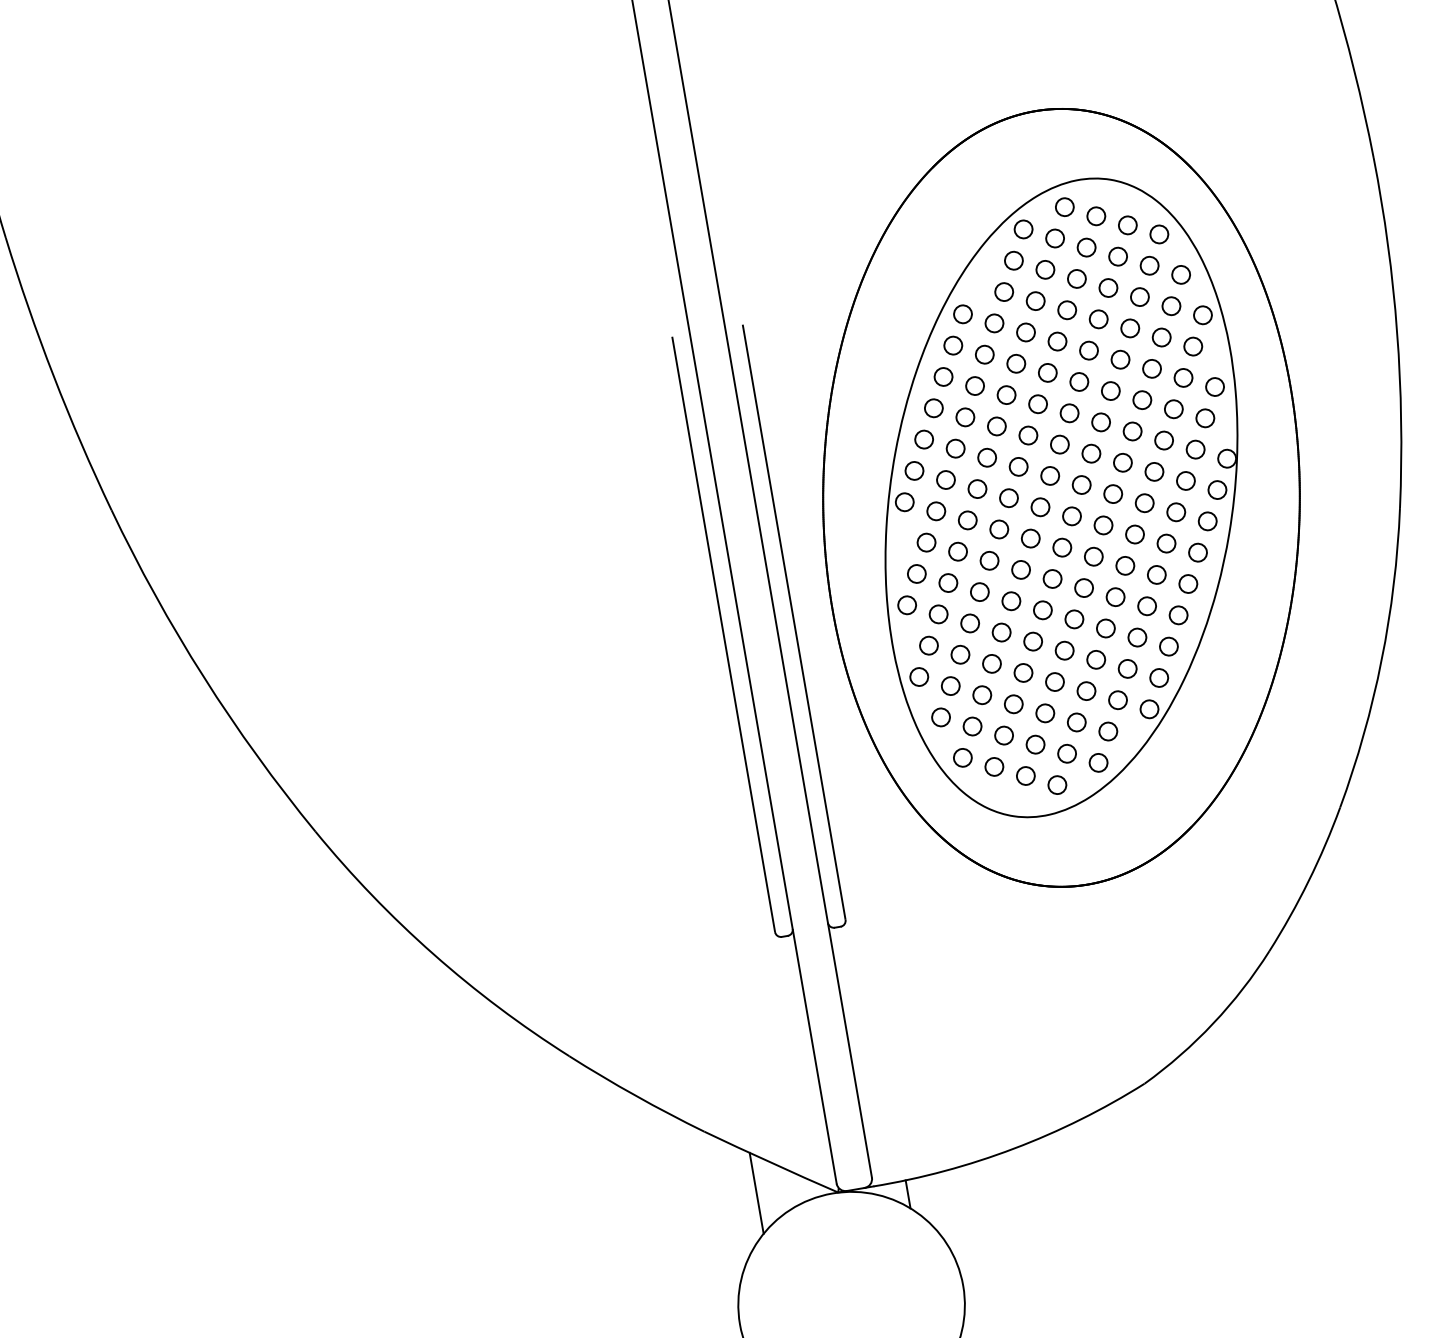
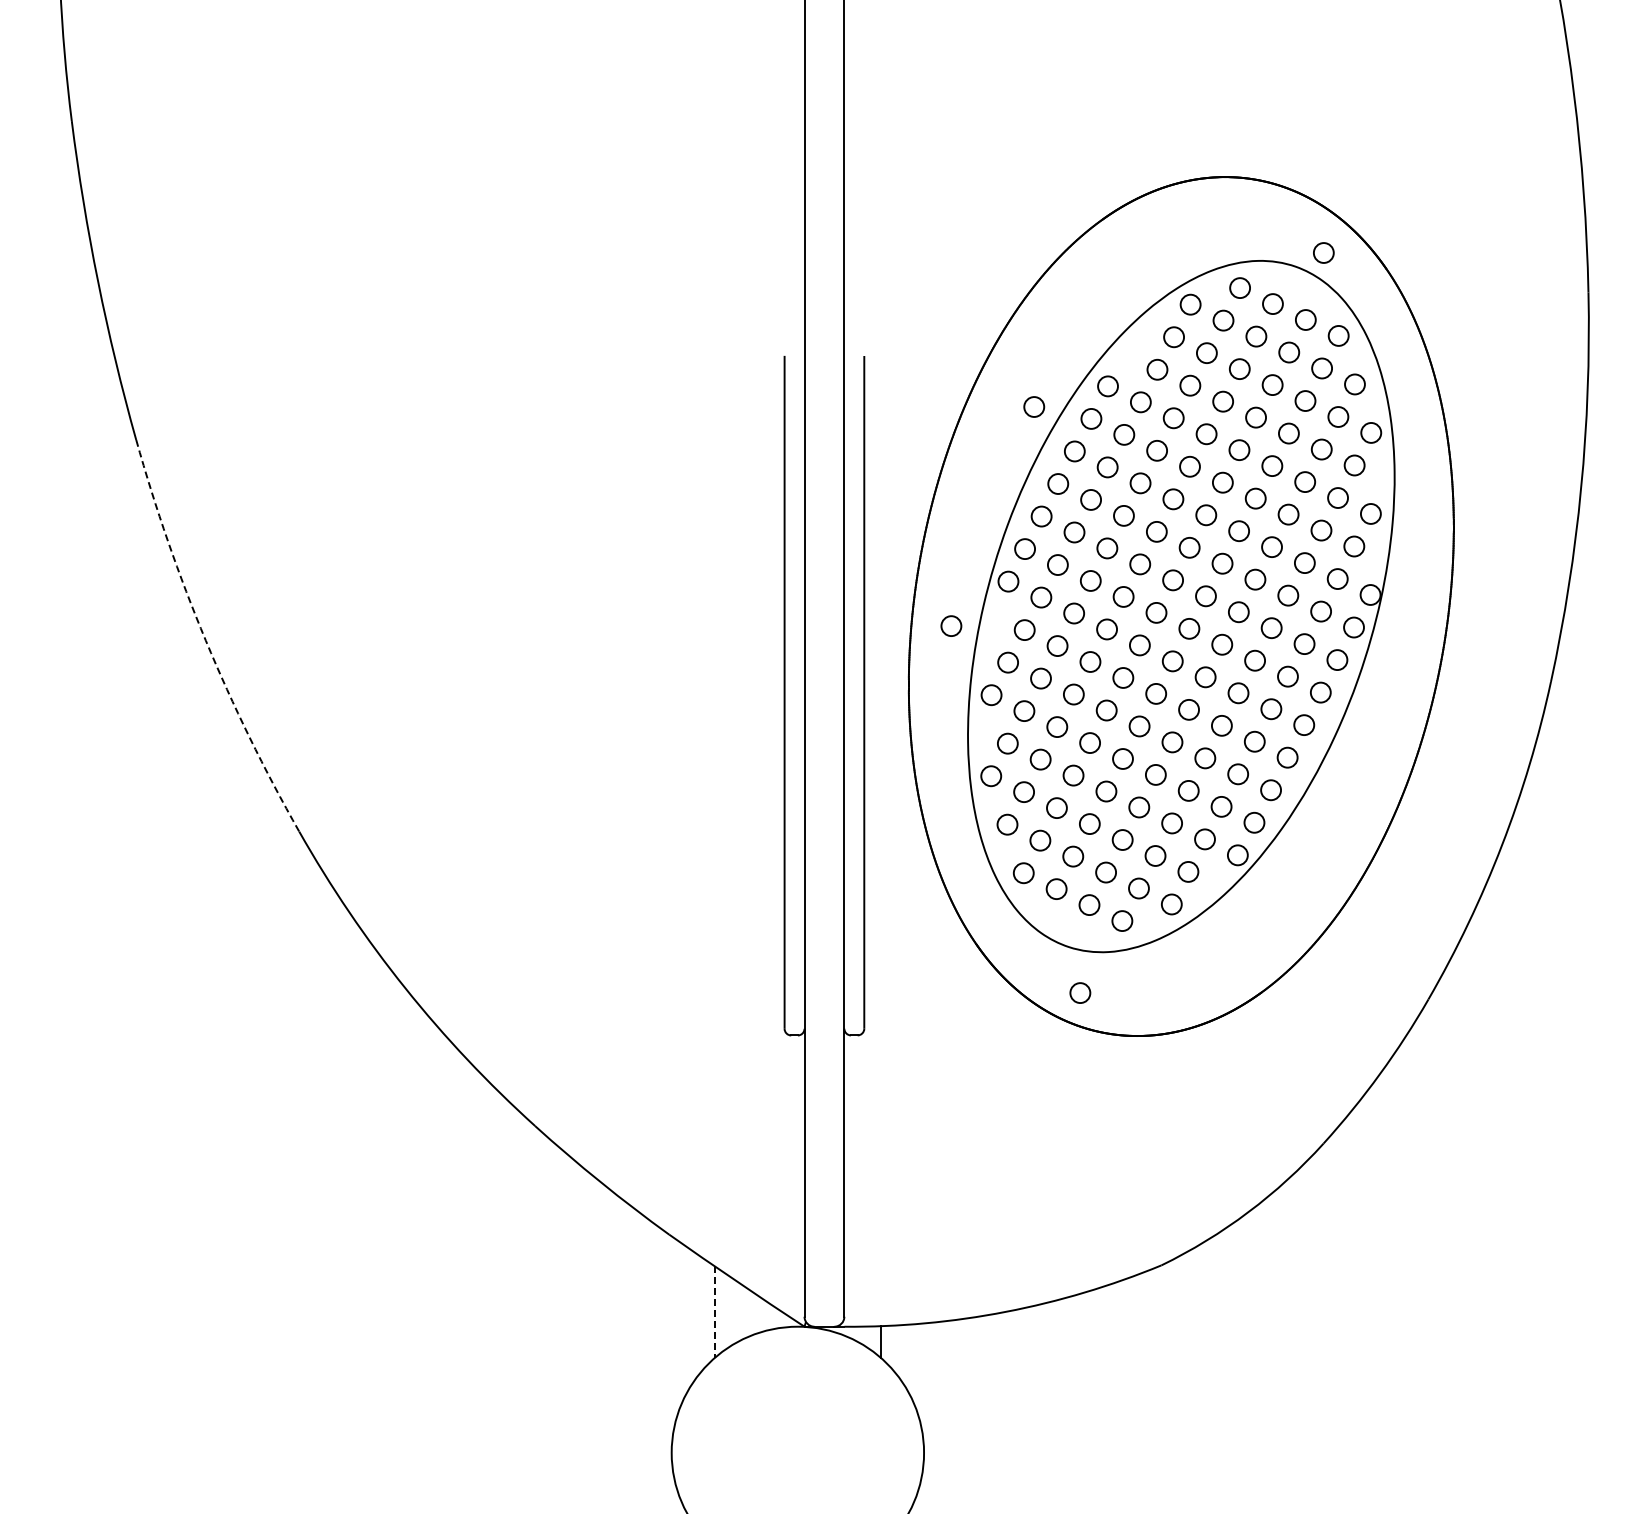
circle: (1133, 162) -> (1323, 252), added
circle: (901, 343) -> (1034, 406), added
circle: (861, 549) -> (951, 625), added
arc: (203, 677) -> (205, 640), solid -> dashed
circle: (1031, 854) -> (1080, 992), added
line: (756, 1193) -> (714, 1312), solid -> dashed

